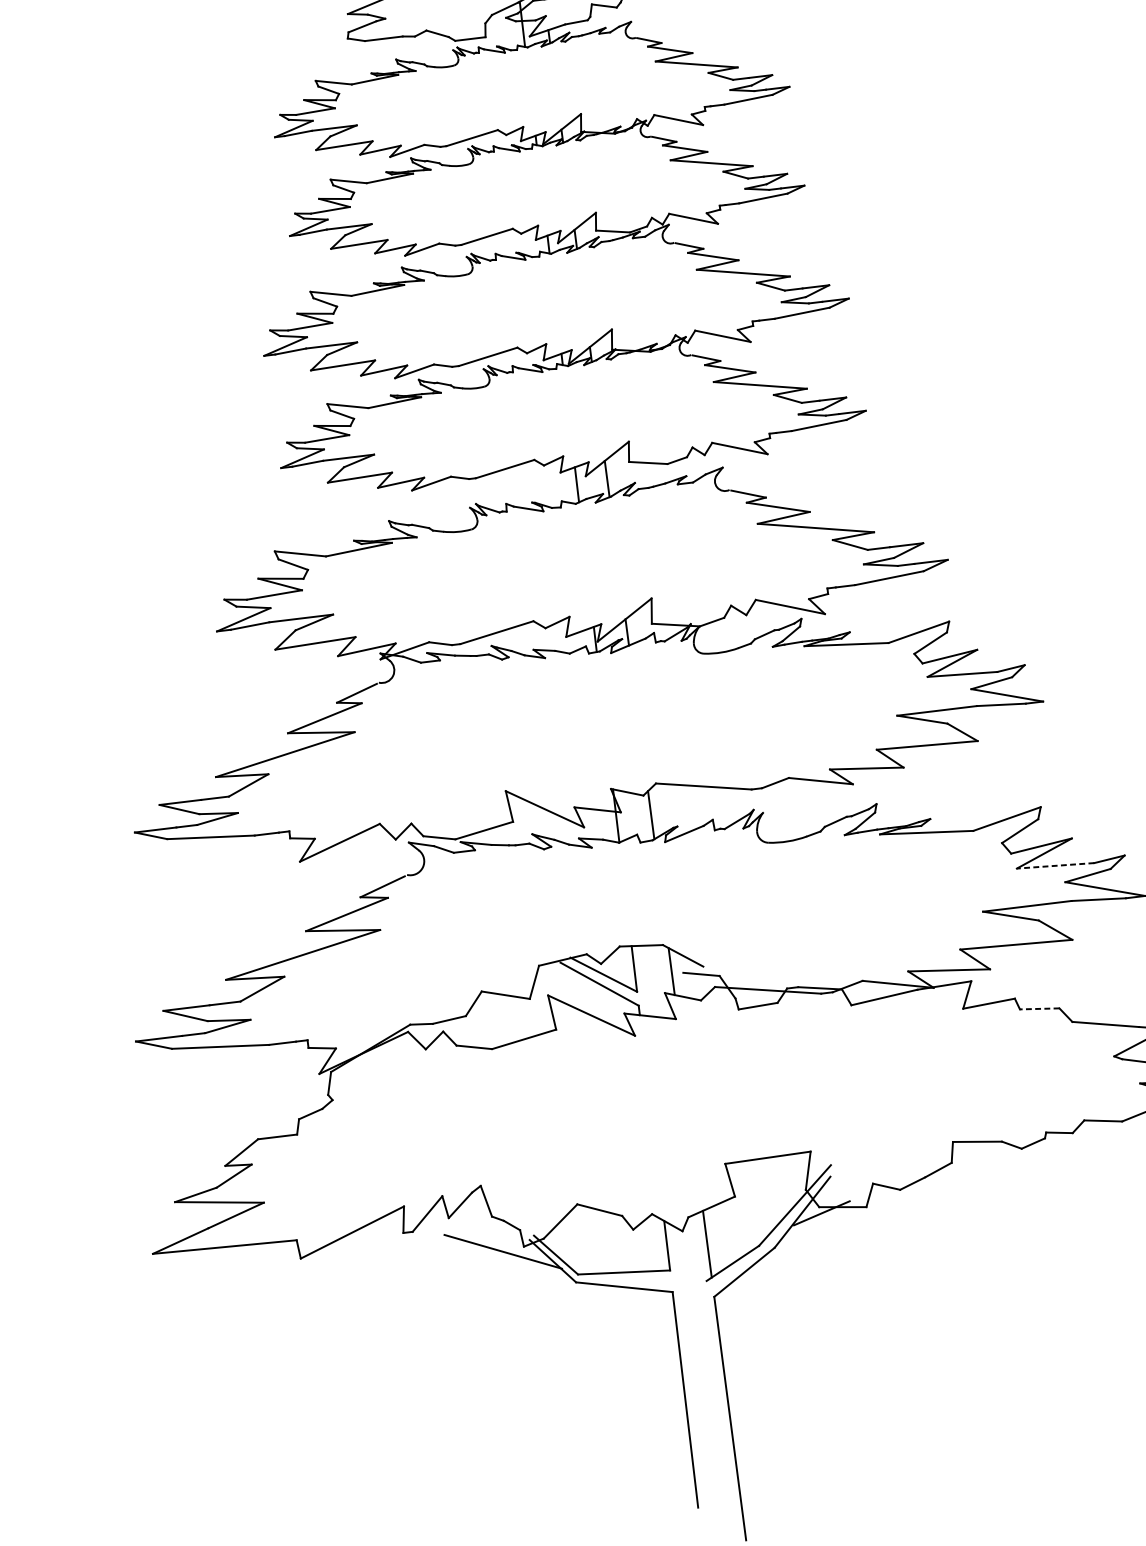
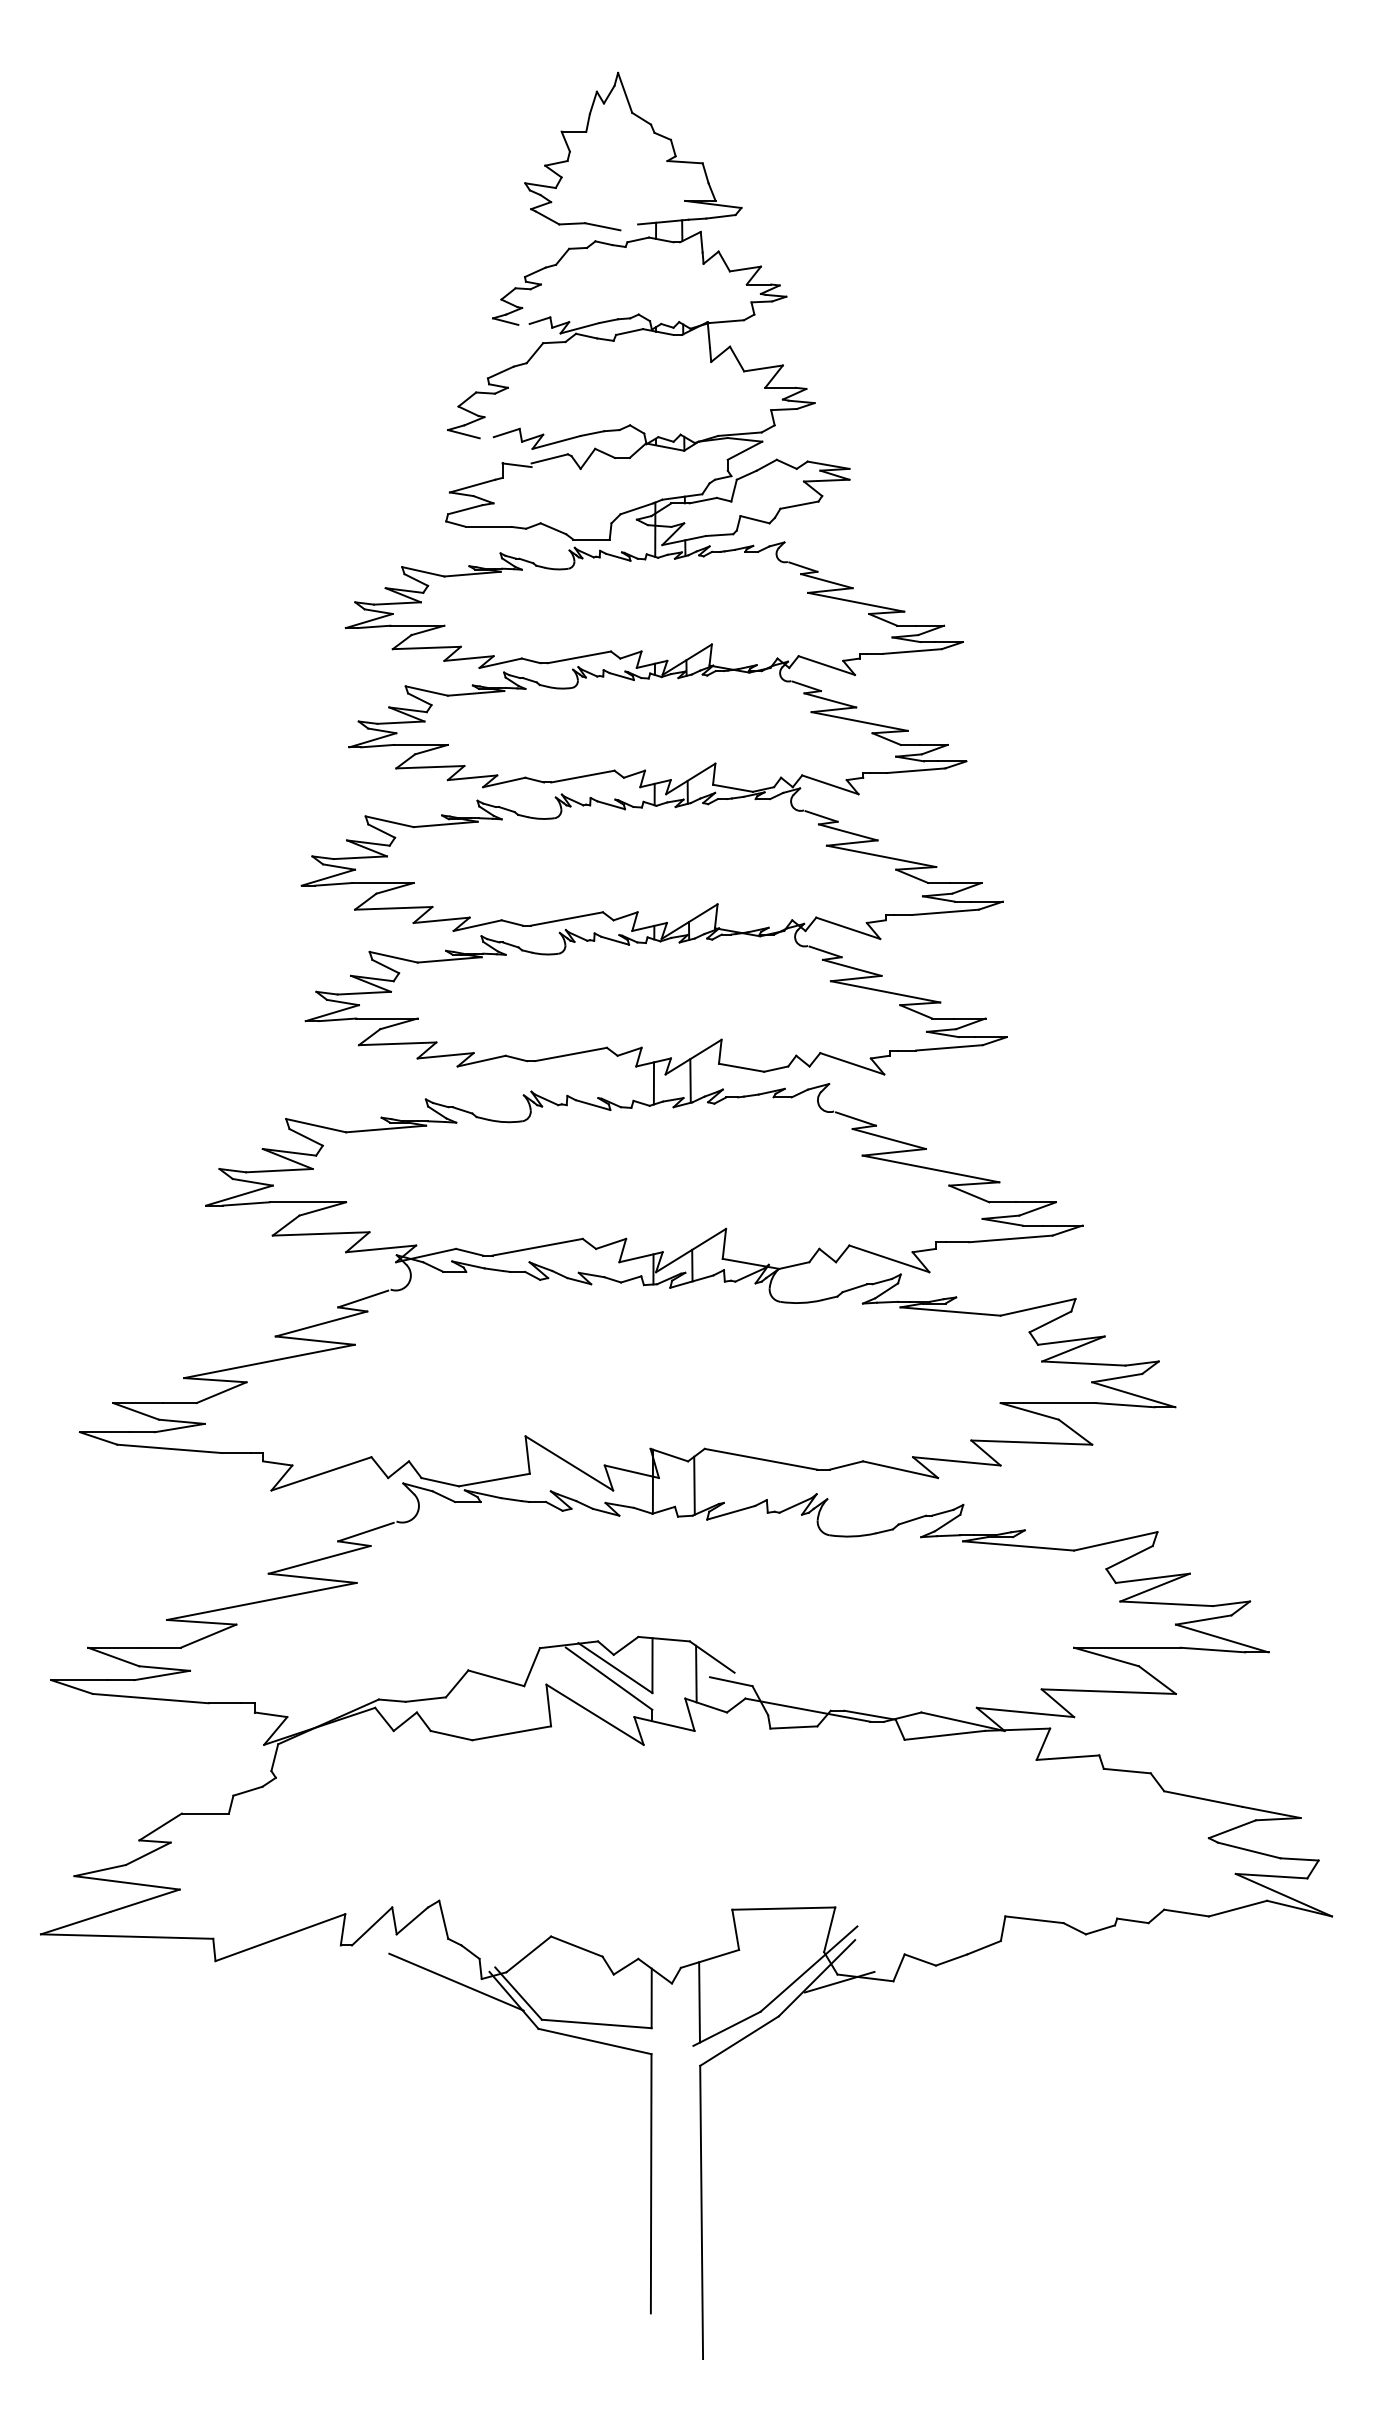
line: (1055, 865) -> (1166, 1603), dashed -> solid
line: (1039, 1009) -> (1127, 1771), dashed -> solid

